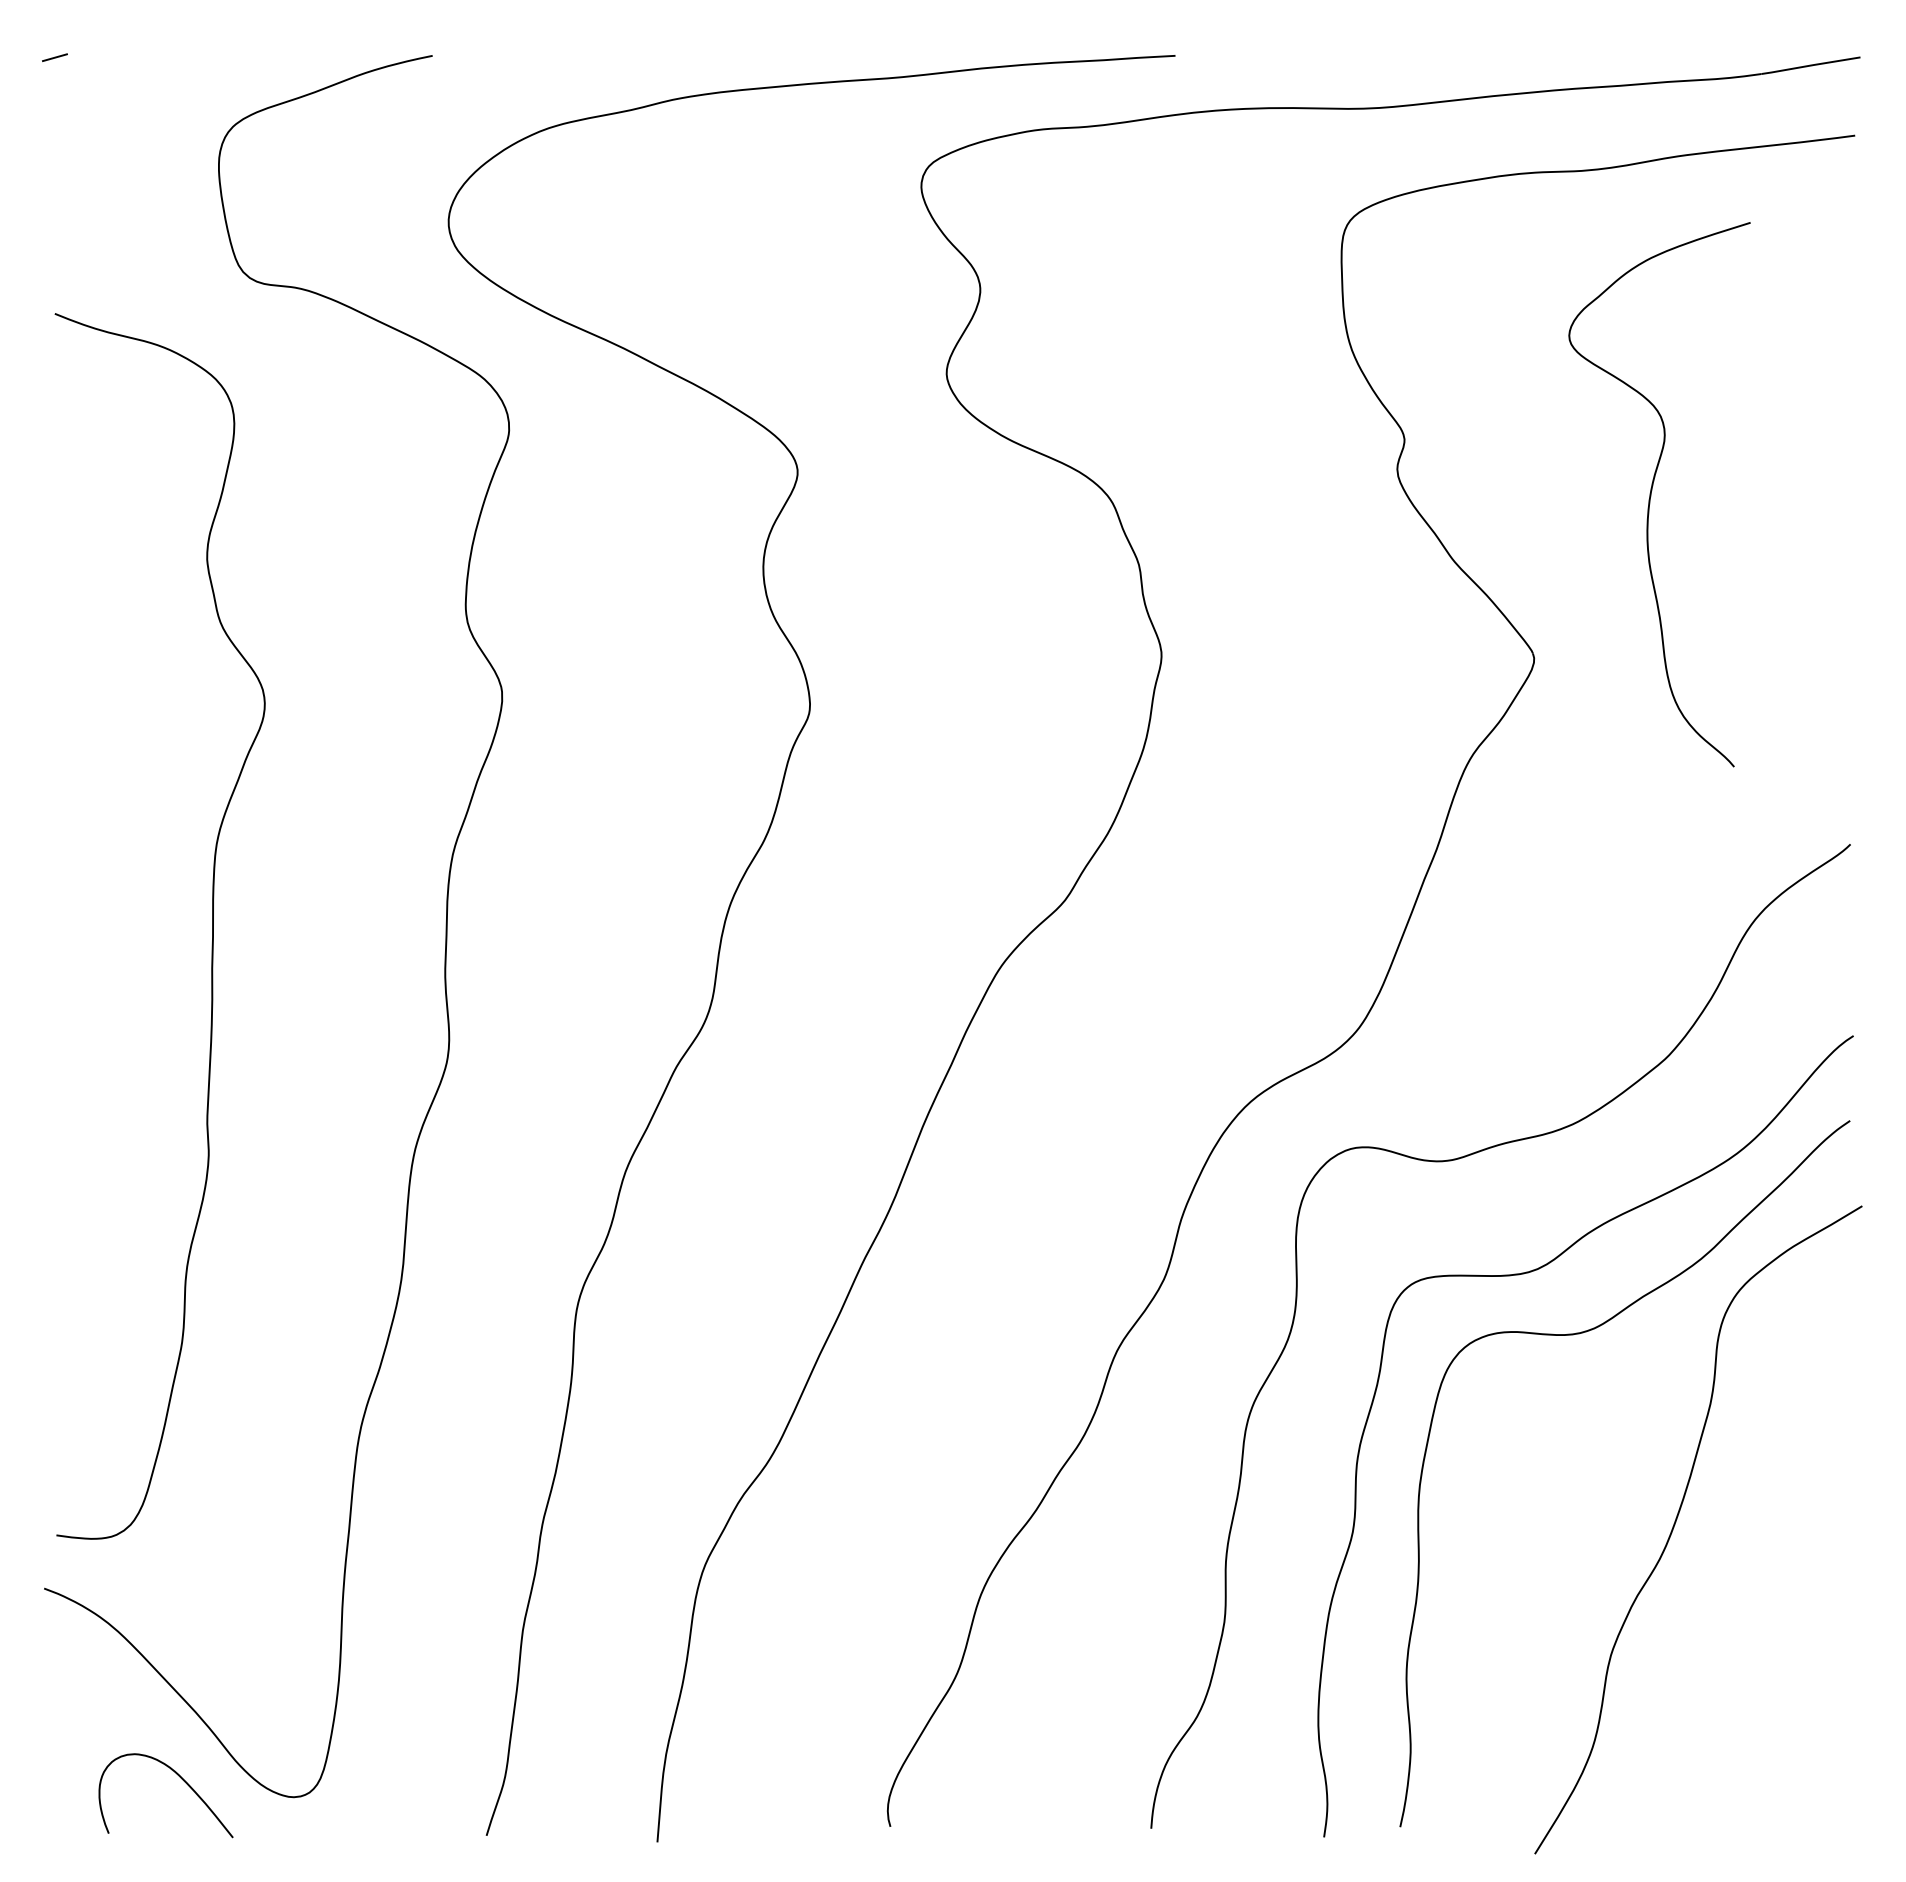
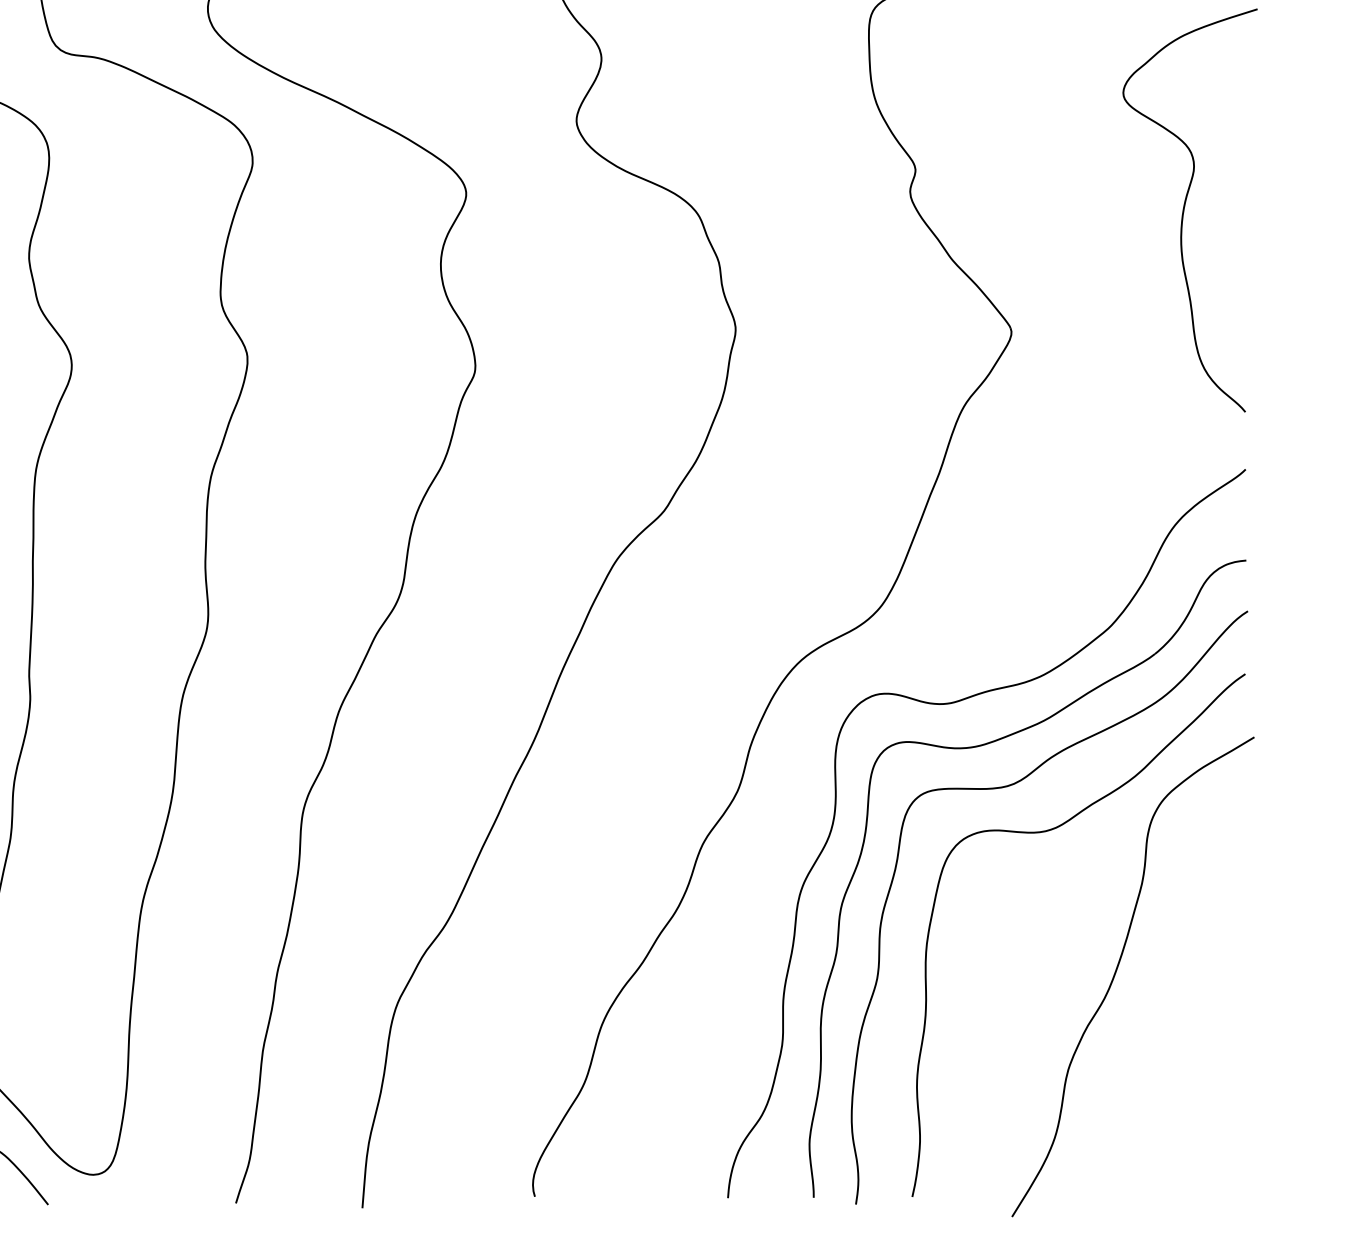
curve: (1651, 494) -> (1184, 210), moved
part: (1496, 1217) -> (983, 745), added

